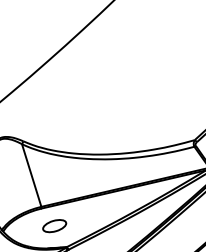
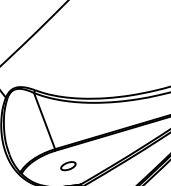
part: (54, 226) -> (68, 166), size x0.7

